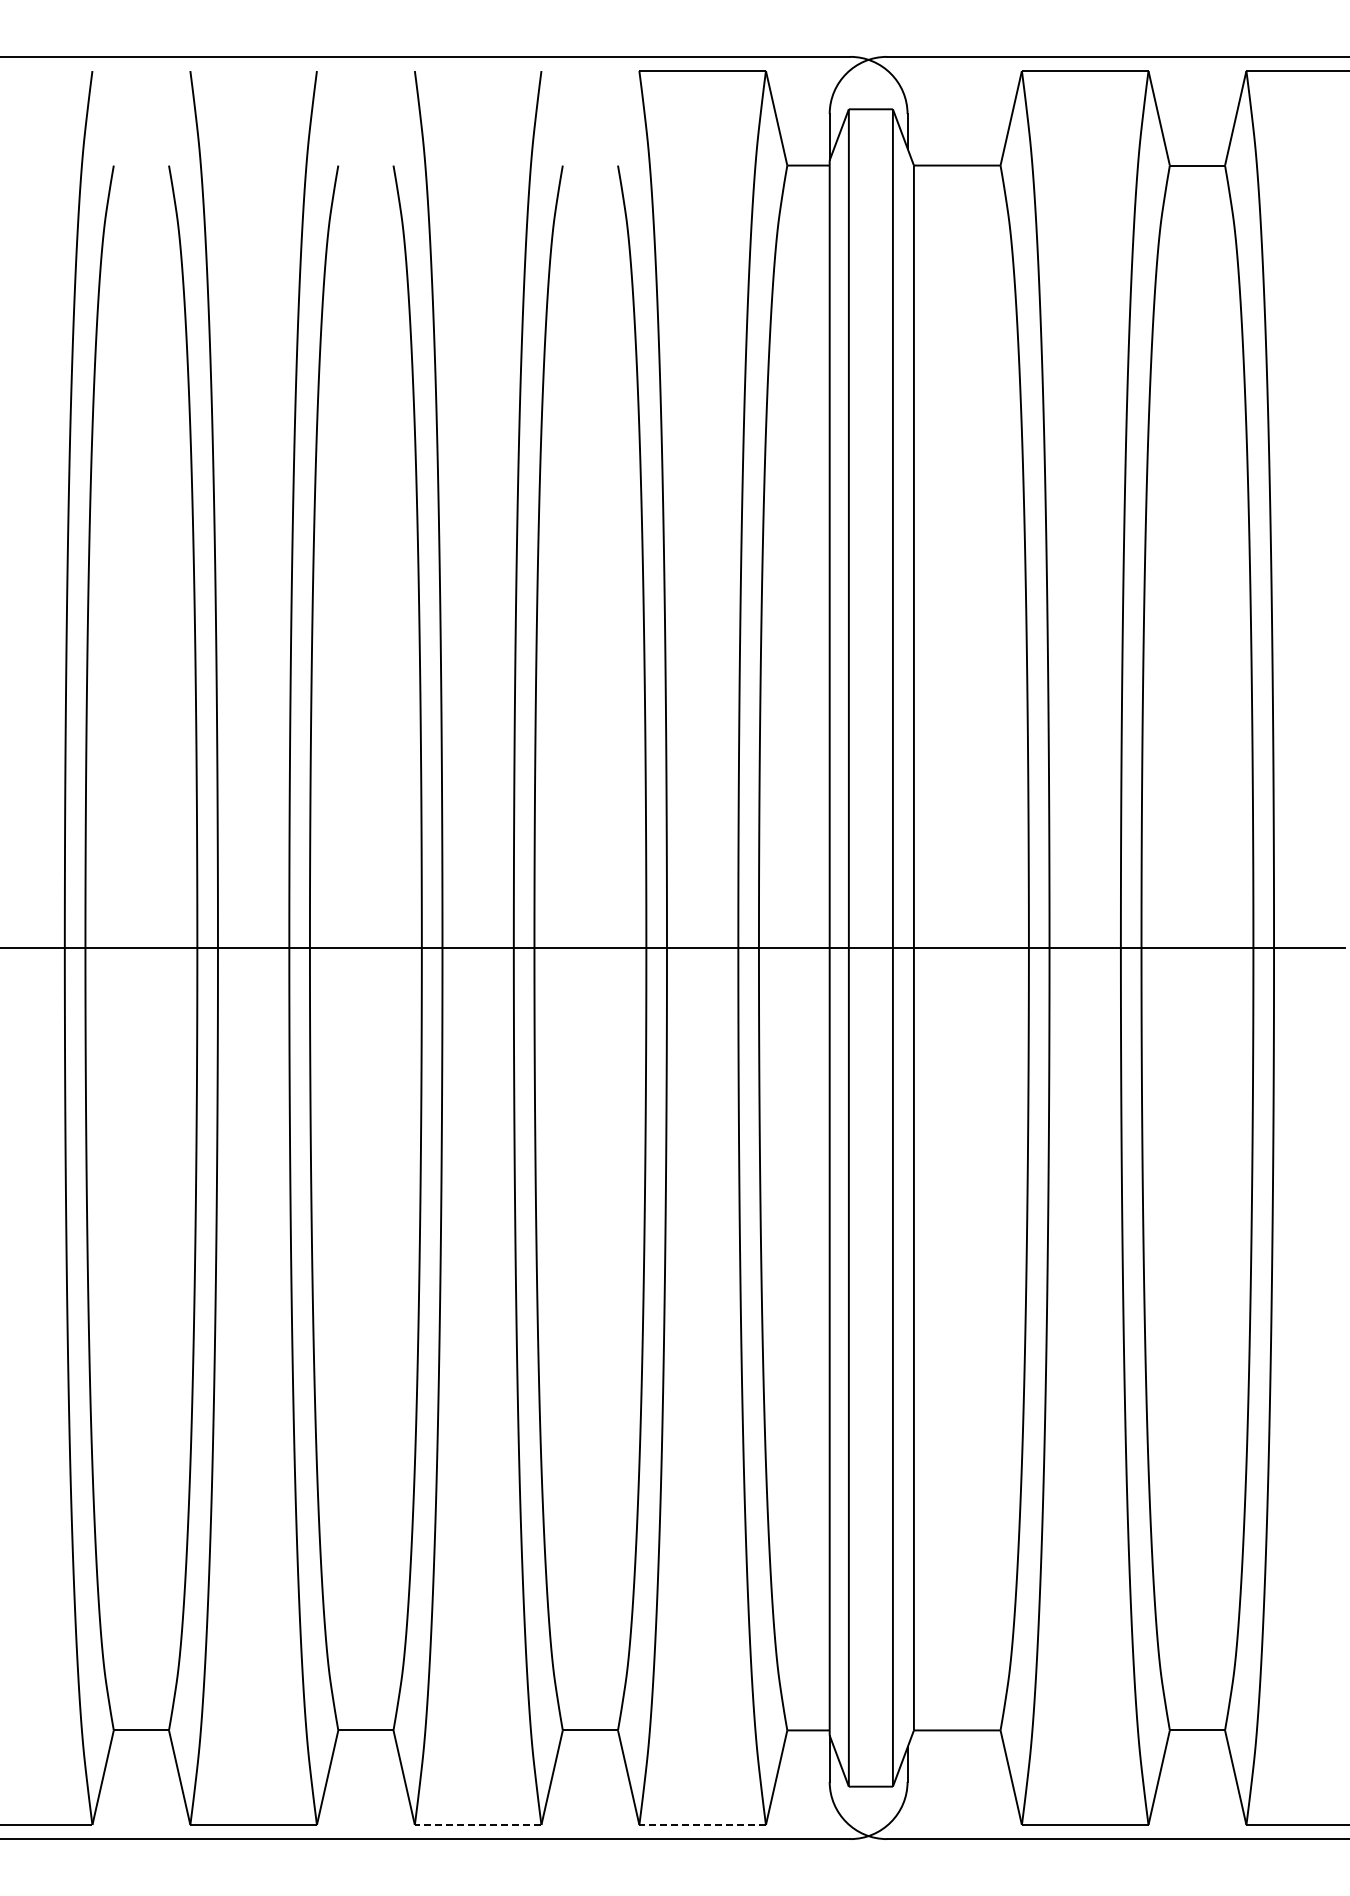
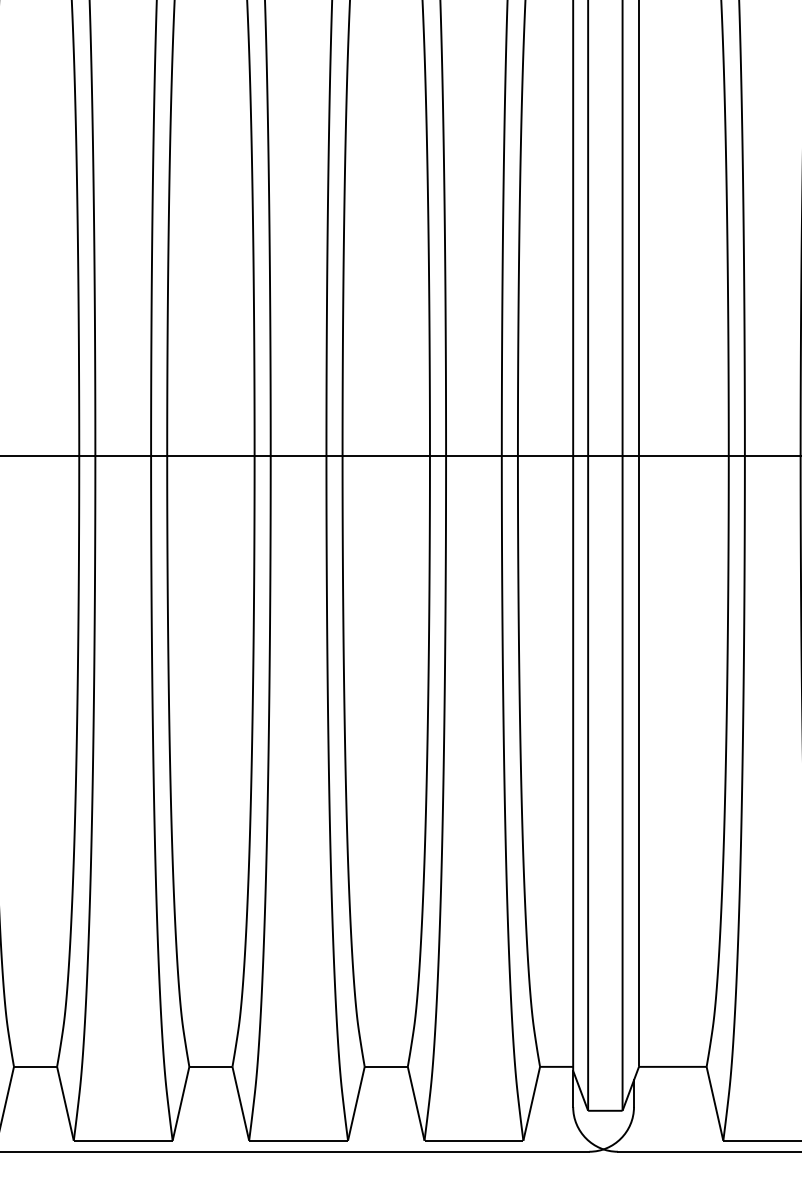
line: (478, 1824) -> (298, 1140), dashed -> solid
line: (702, 1824) -> (473, 1140), dashed -> solid

